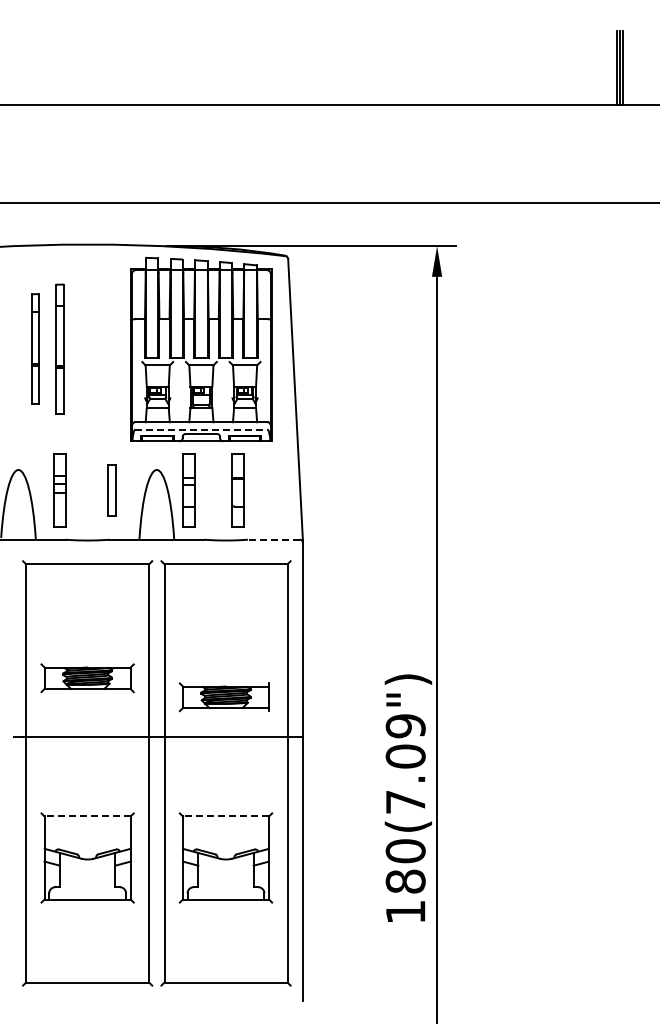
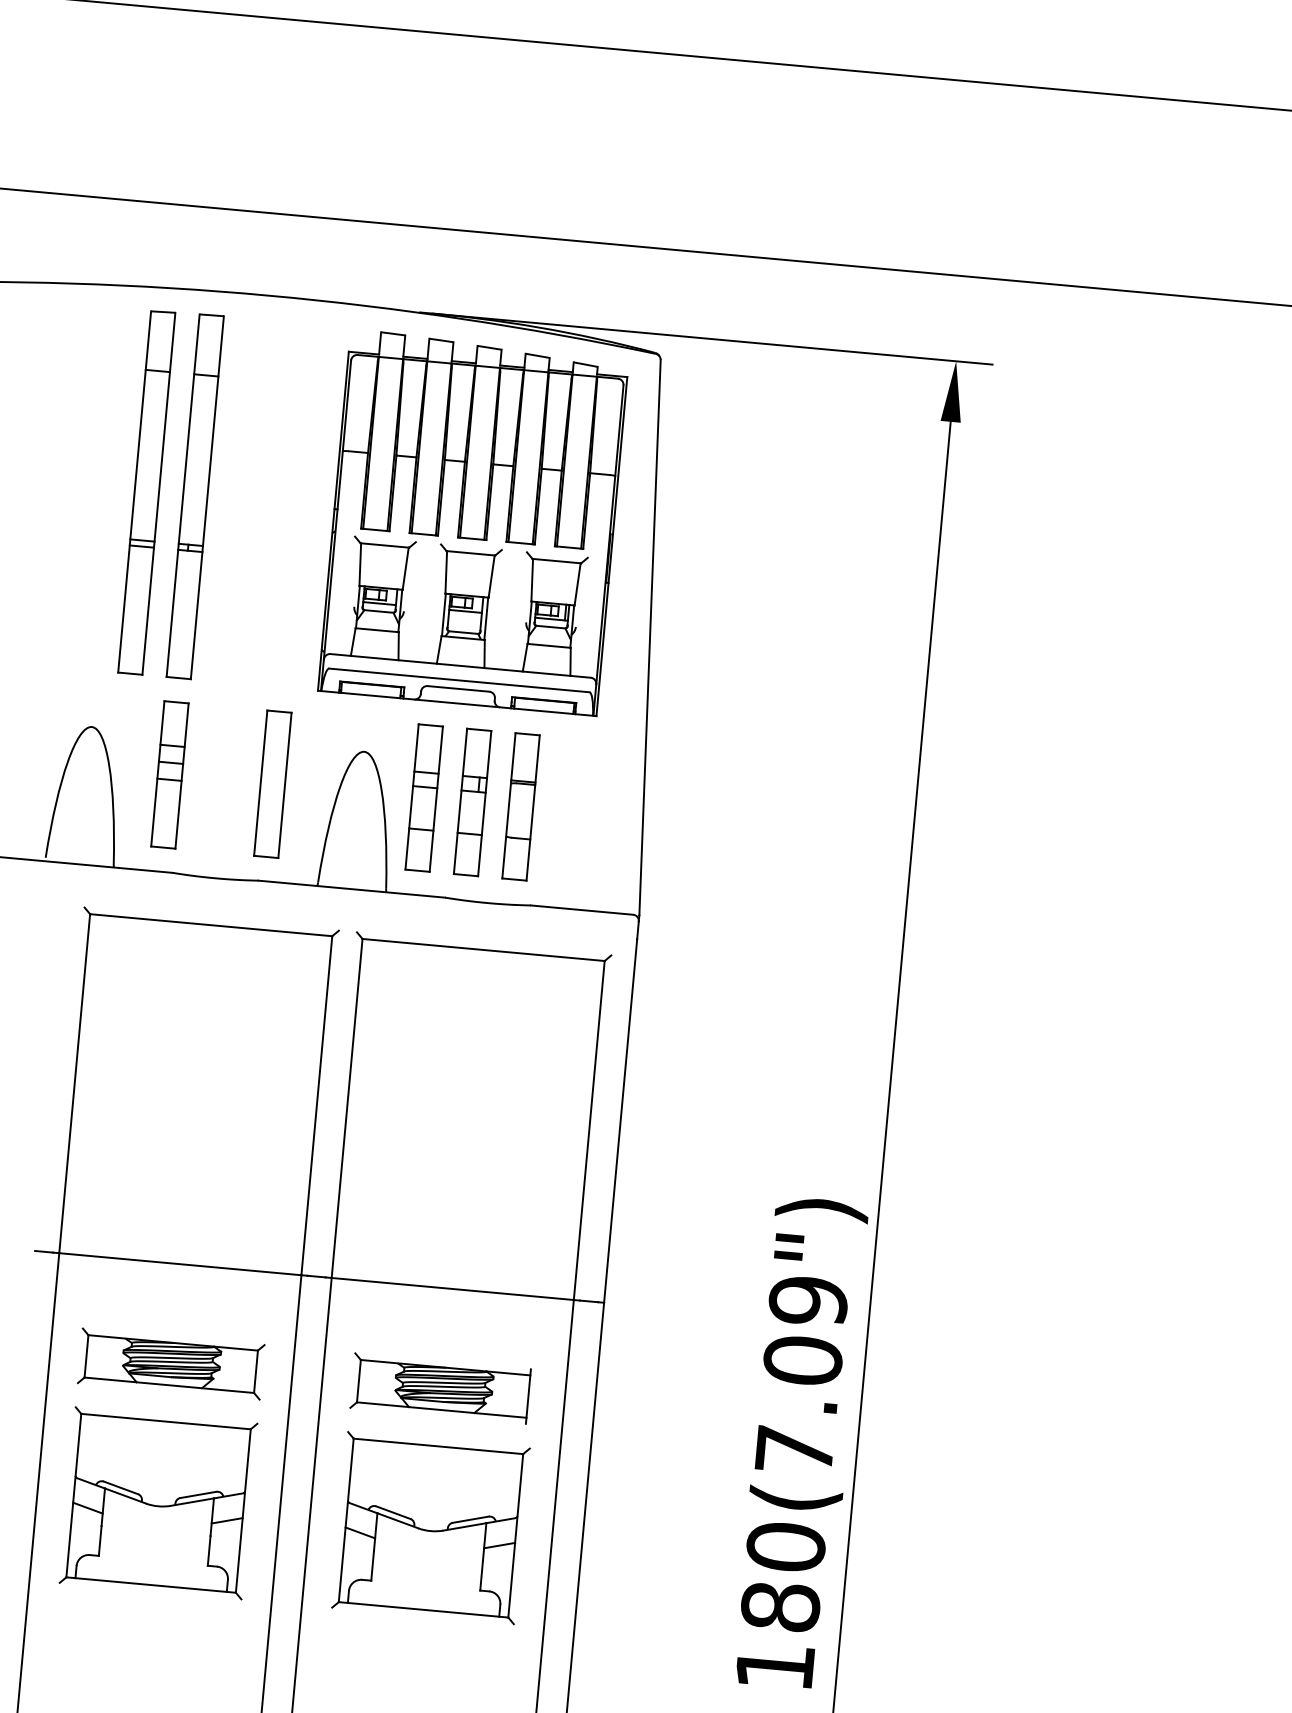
part: (35, 348) -> (147, 490), size x1.67
part: (59, 348) -> (194, 495), size x1.43
line: (201, 429) -> (459, 680), dashed -> solid
part: (111, 490) -> (271, 784), size x1.43
part: (213, 490) -> (472, 802), added
line: (273, 539) -> (581, 909), dashed -> solid
part: (87, 678) -> (170, 1364), moved
part: (223, 697) -> (438, 1388), moved
line: (87, 816) -> (165, 1421), dashed -> solid
line: (225, 816) -> (437, 1446), dashed -> solid

